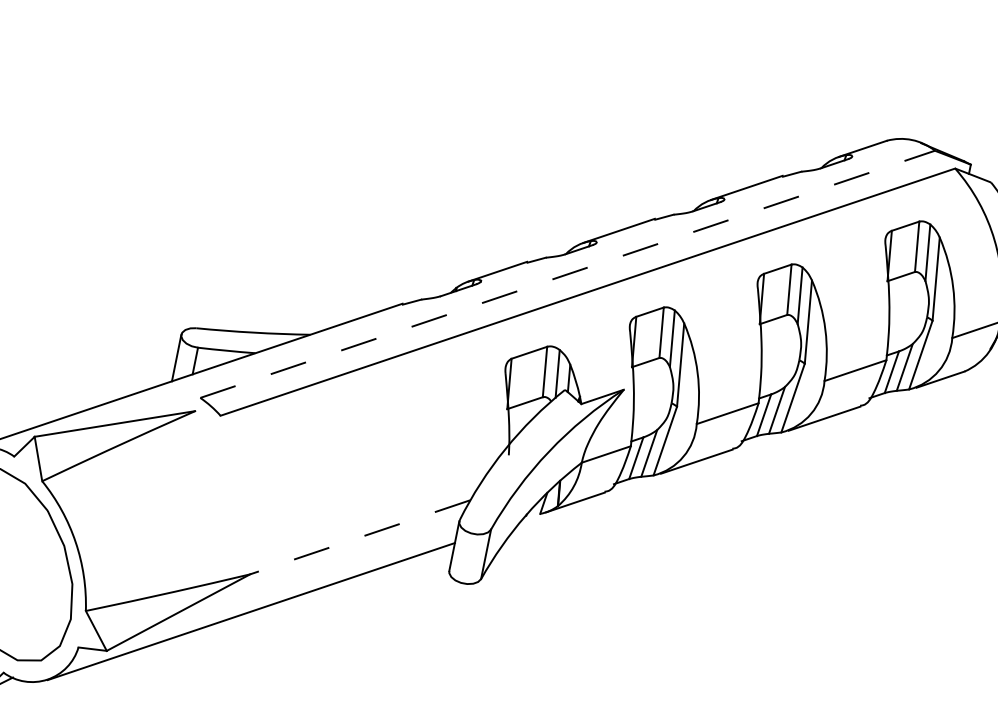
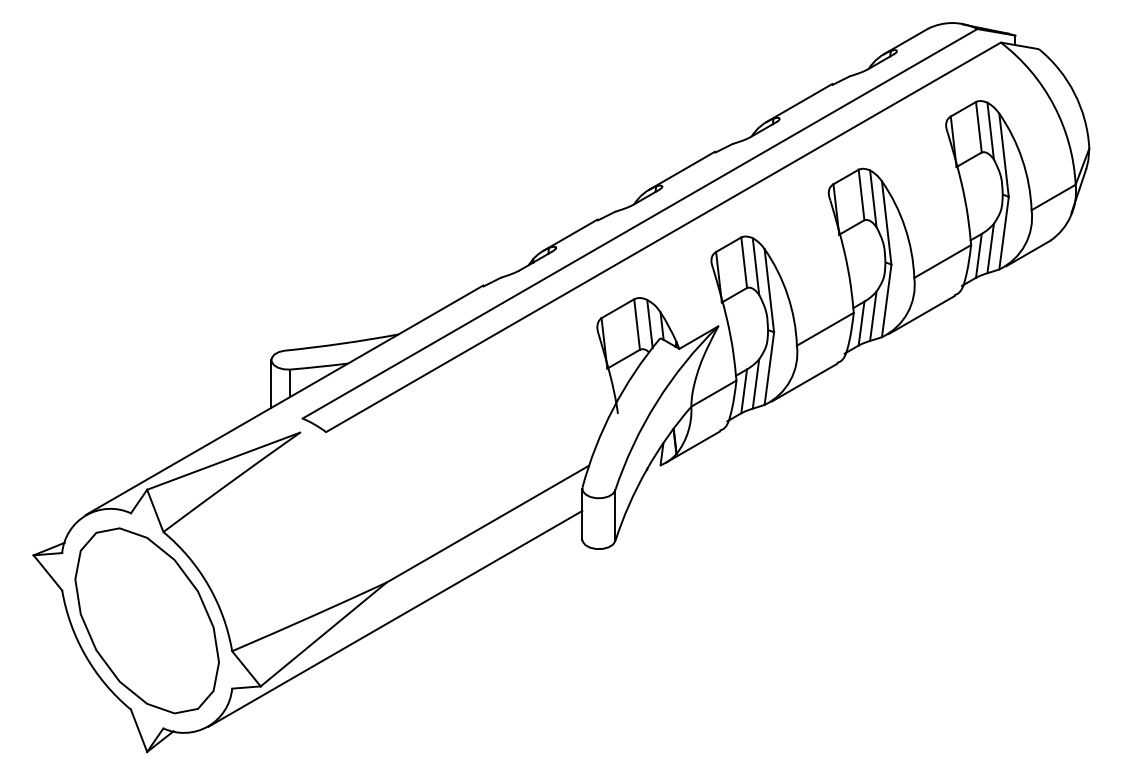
line: (568, 274) -> (640, 223), dashed -> solid
line: (359, 537) -> (487, 524), dashed -> solid

